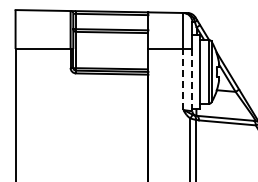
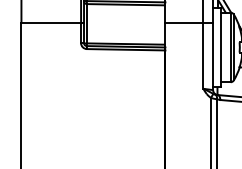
line: (183, 79) -> (203, 55), dashed -> solid
line: (192, 80) -> (213, 56), dashed -> solid

